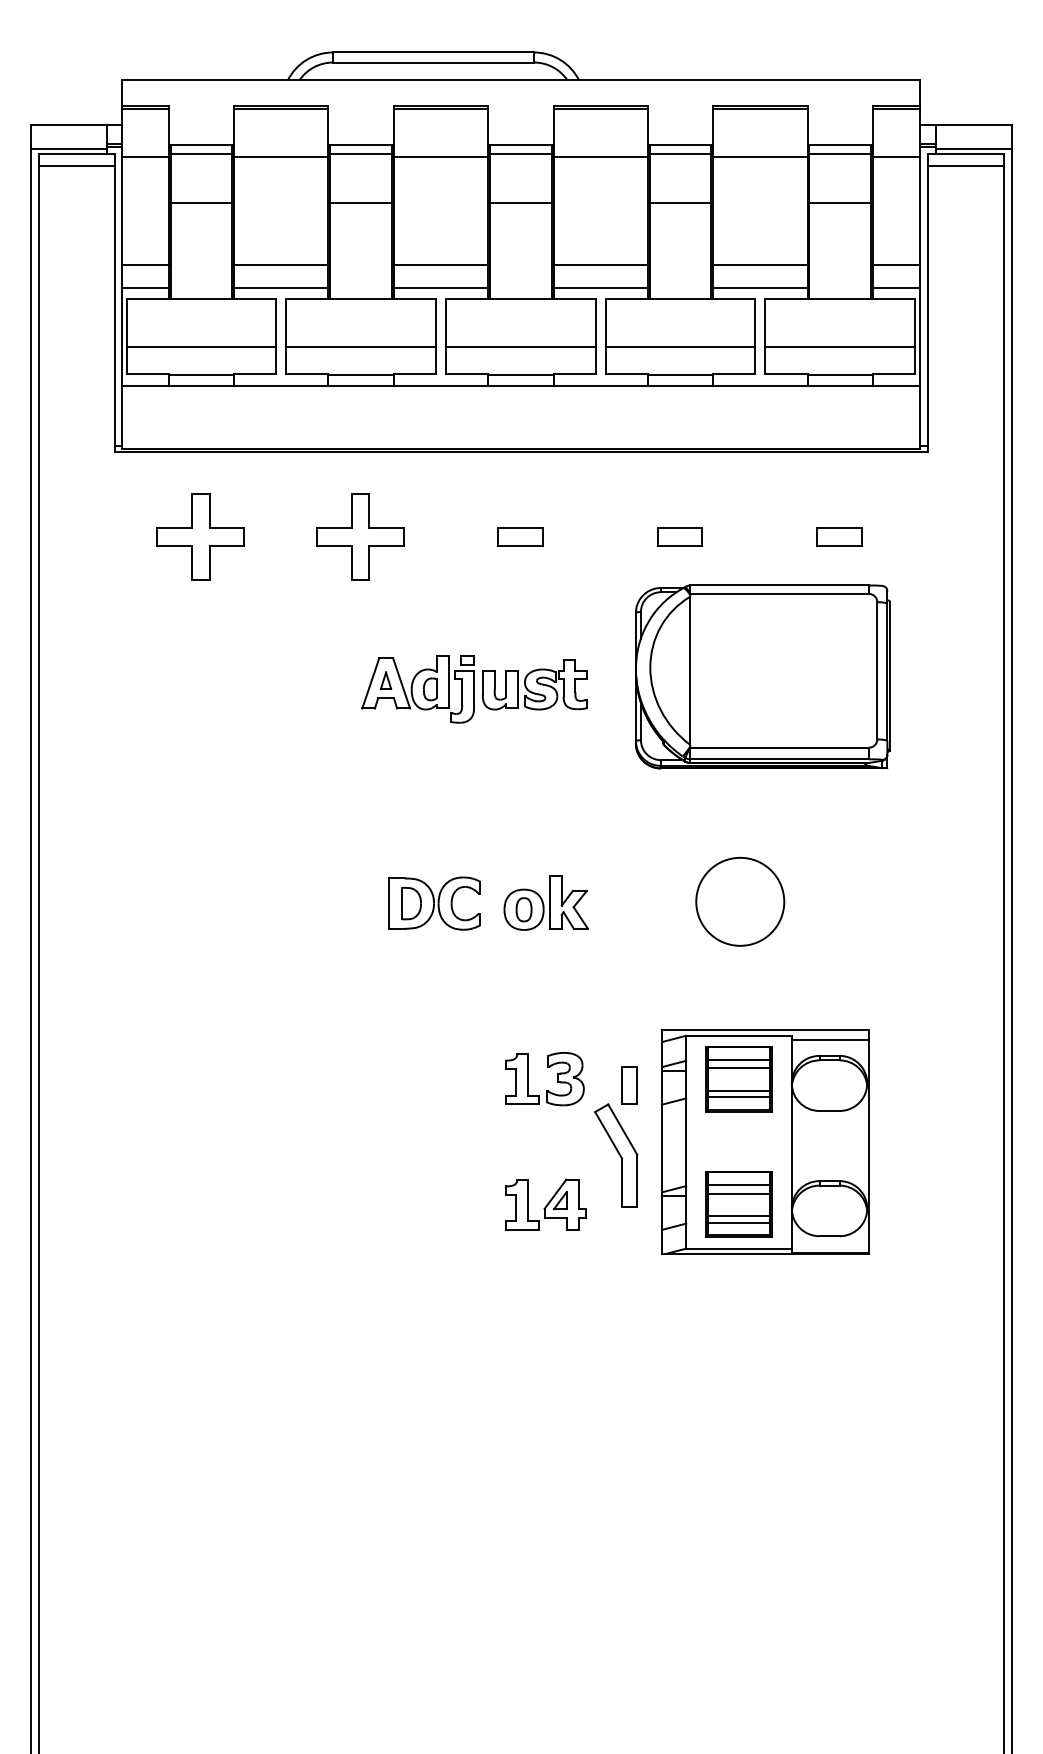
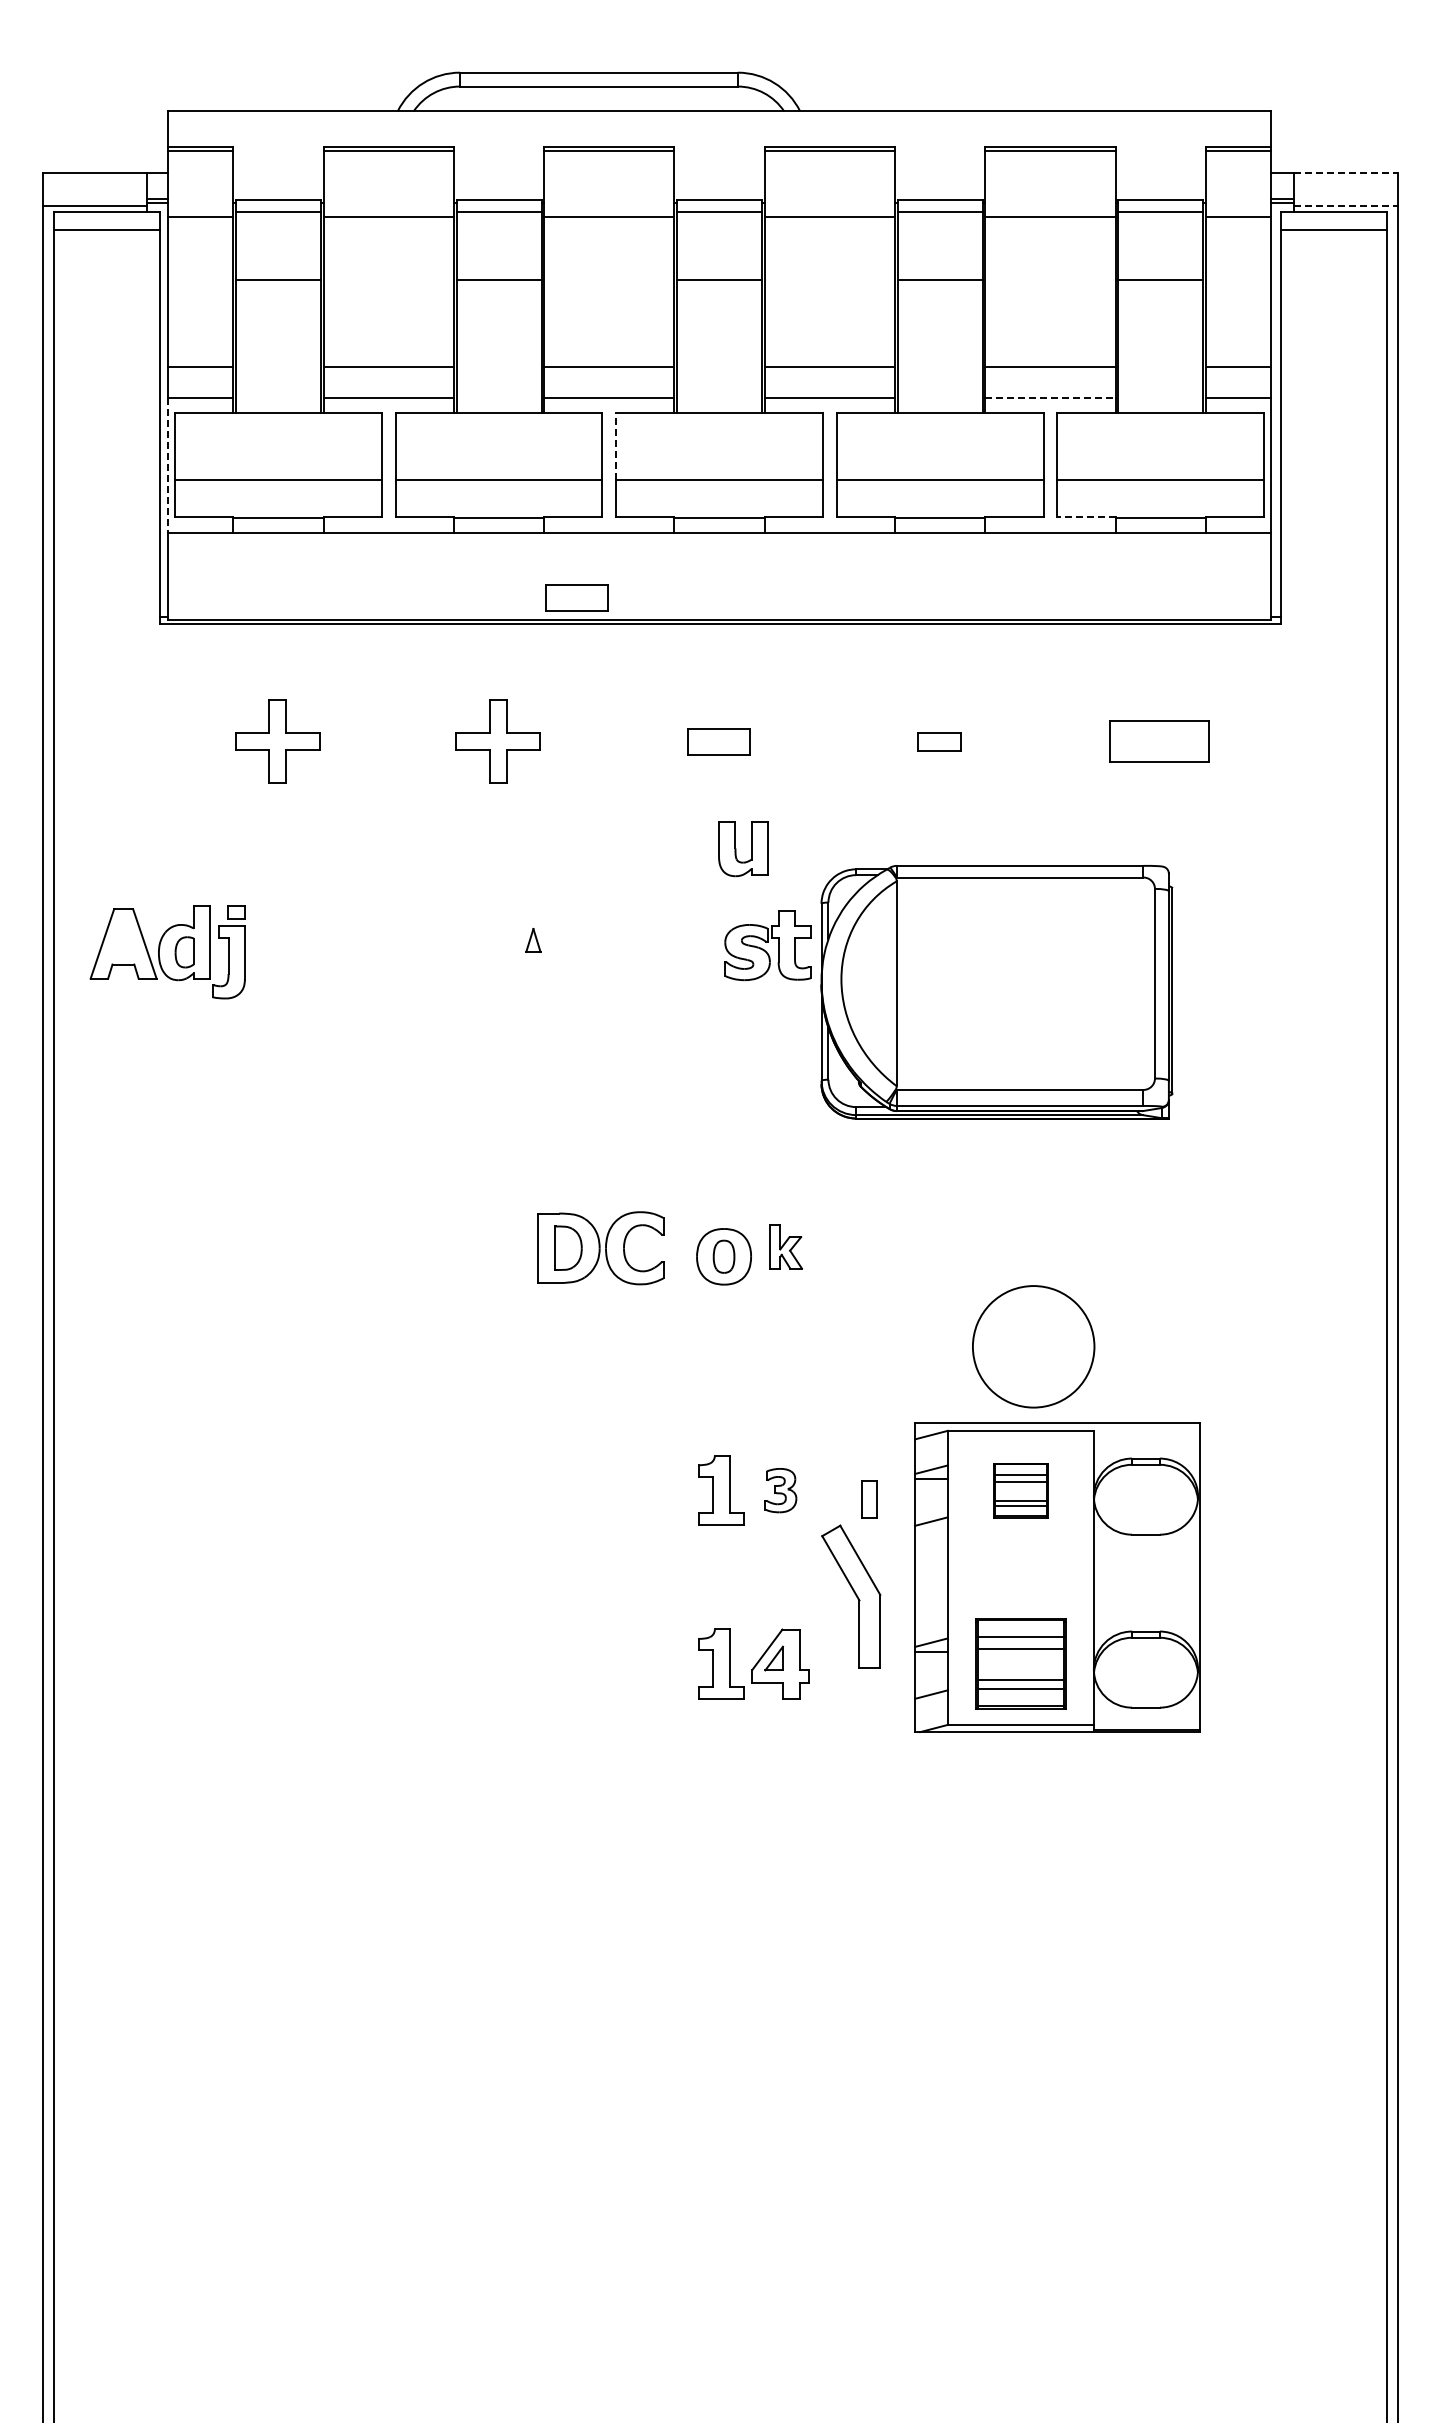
line: (974, 125) -> (1346, 173), solid -> dashed
line: (974, 148) -> (1346, 205), solid -> dashed
line: (760, 287) -> (1050, 397), solid -> dashed
line: (446, 323) -> (616, 446), solid -> dashed
line: (121, 336) -> (168, 465), solid -> dashed
line: (786, 373) -> (1086, 516), solid -> dashed
part: (417, 432) -> (576, 597), added
part: (200, 536) -> (277, 741), size x0.7
part: (360, 536) -> (497, 741), size x0.7
part: (679, 536) -> (938, 741), size x0.7
part: (839, 536) -> (1159, 741), size x1.6
part: (762, 677) -> (996, 992), moved
part: (417, 689) -> (167, 952), moved
part: (495, 690) -> (736, 849), moved
part: (740, 901) -> (1033, 1346), moved
part: (569, 902) -> (786, 1246), size x0.6
line: (829, 1039) -> (1146, 1436), removed
part: (564, 1078) -> (780, 1490), size x0.6
part: (738, 1078) -> (1020, 1490), size x0.6
part: (629, 1084) -> (869, 1498), size x0.7

